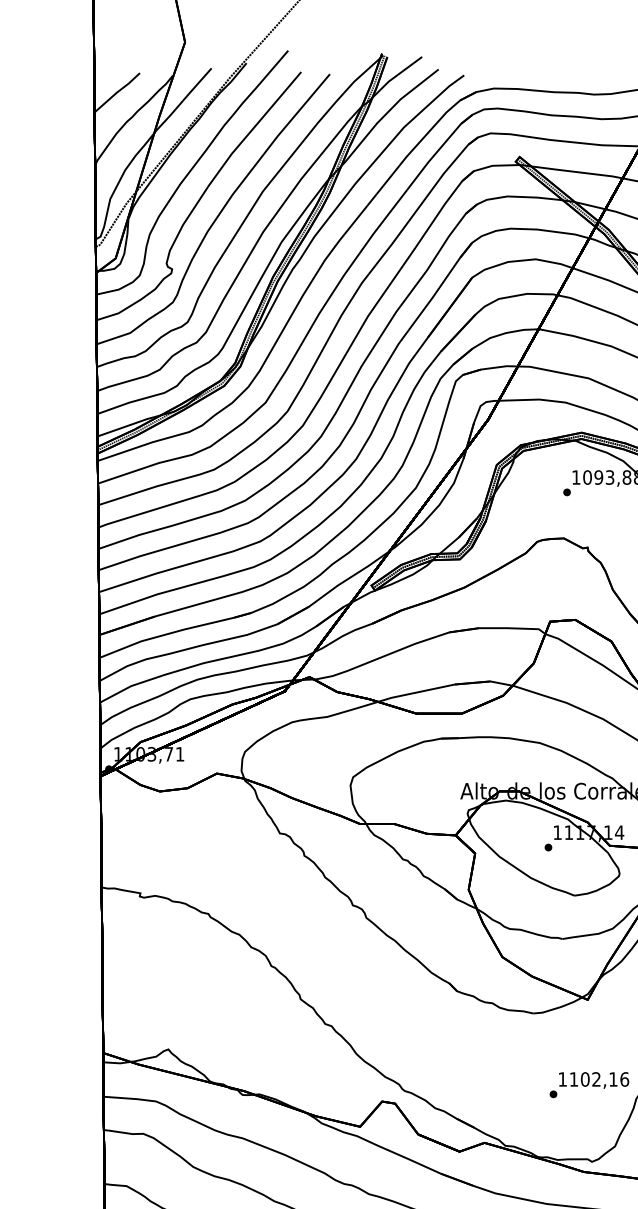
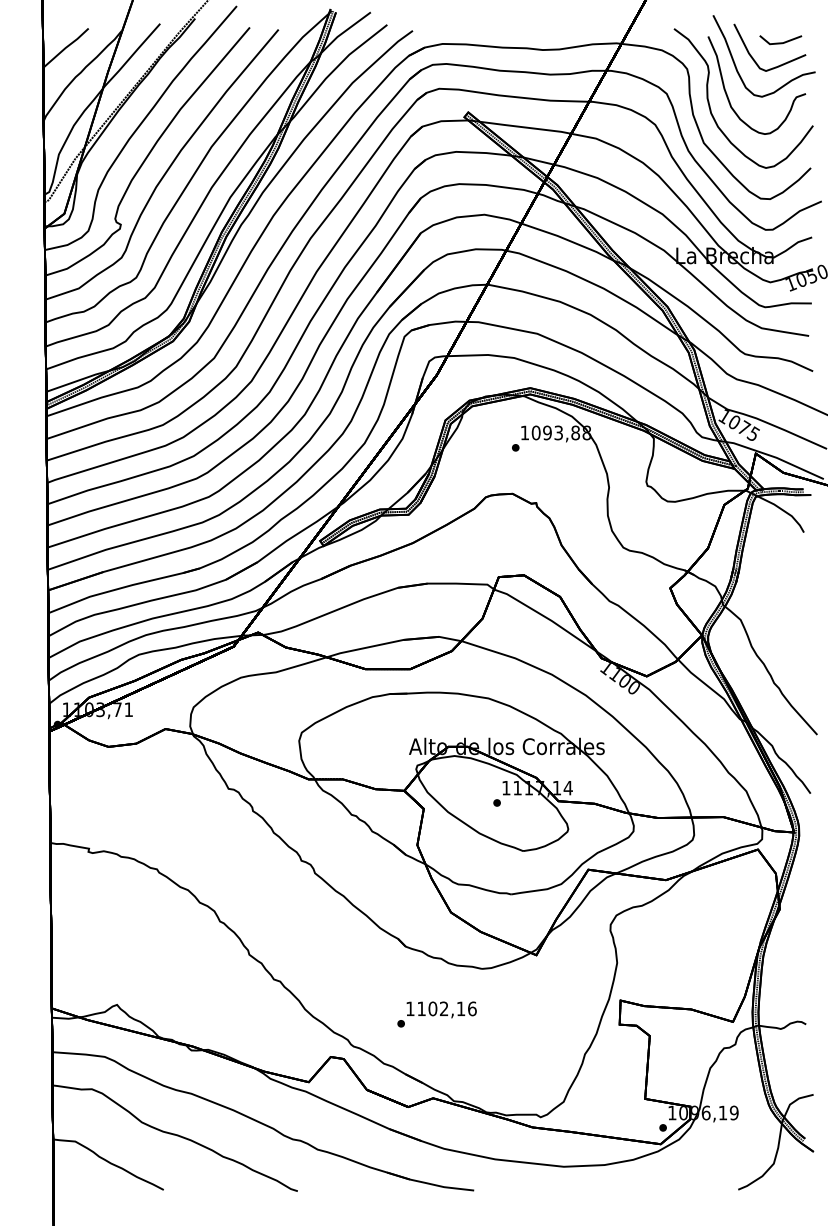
text: (588, 1085) -> (436, 1014), moved

